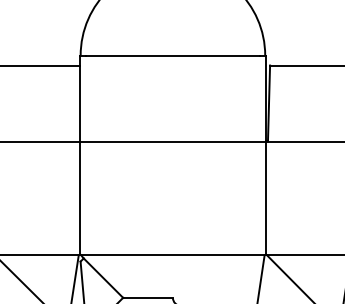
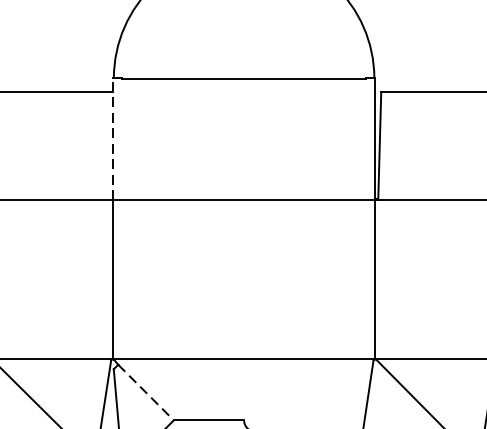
line: (80, 98) -> (113, 138), solid -> dashed
line: (103, 278) -> (146, 393), solid -> dashed

